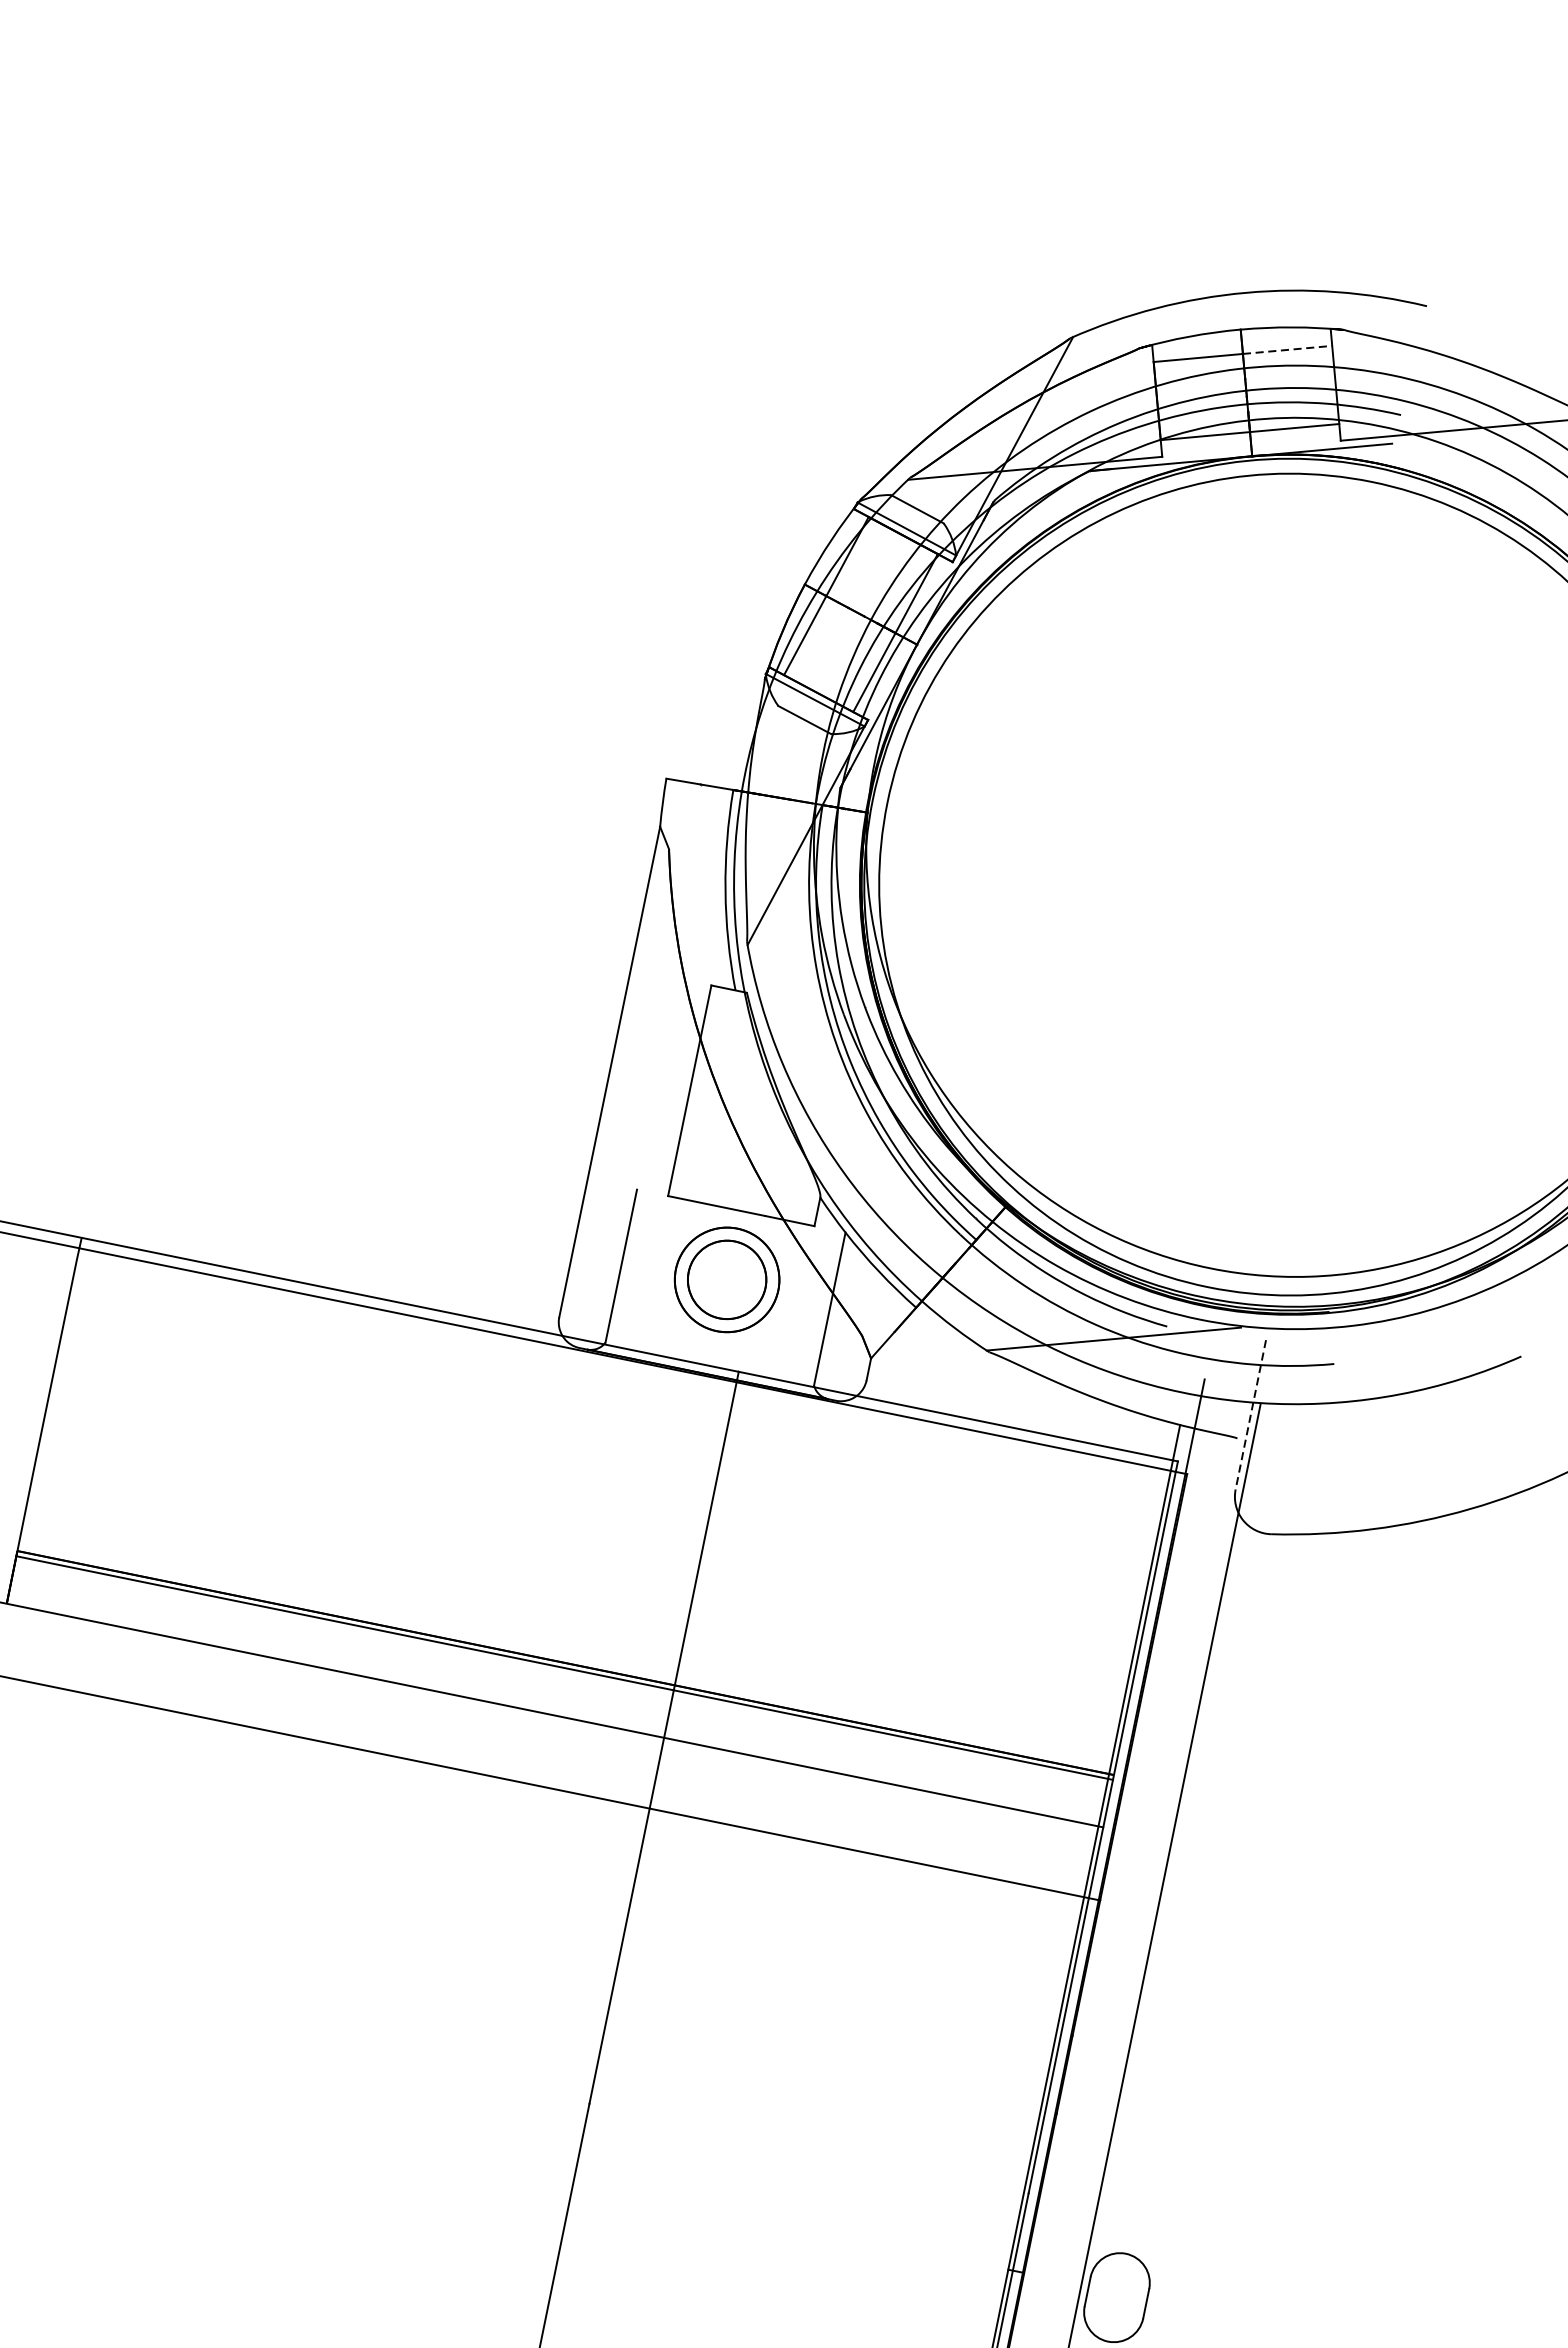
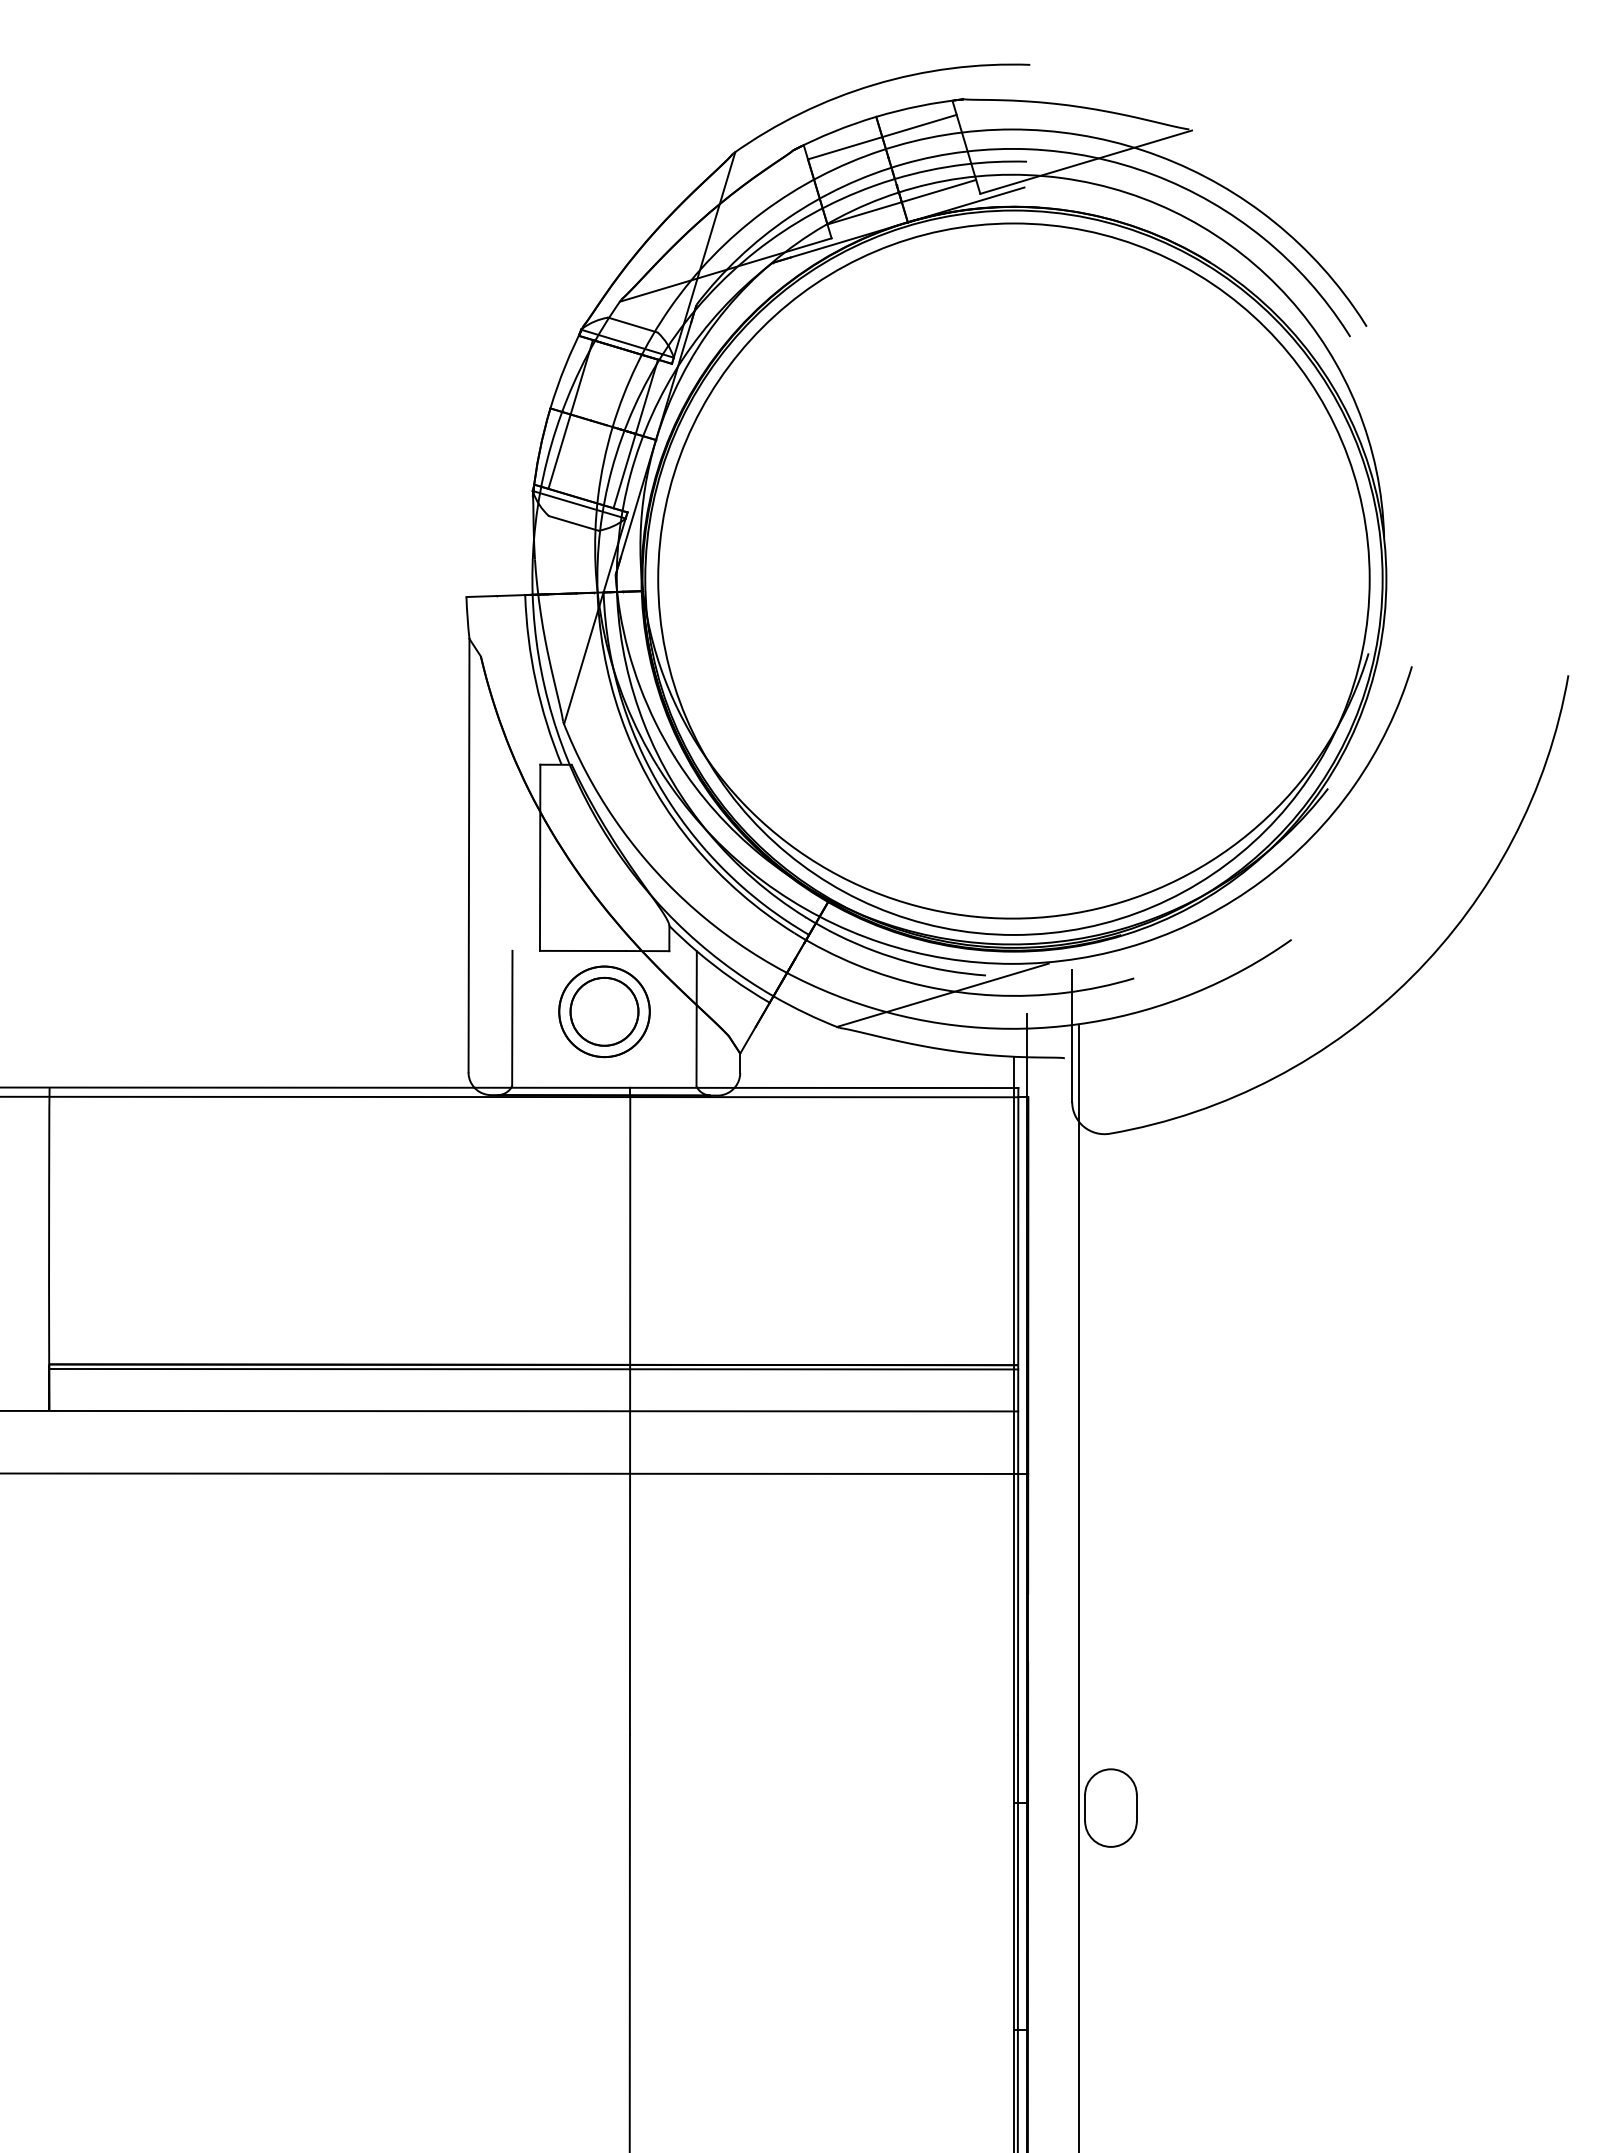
line: (1287, 350) -> (919, 126), dashed -> solid
line: (1251, 1414) -> (1072, 1035), dashed -> solid

